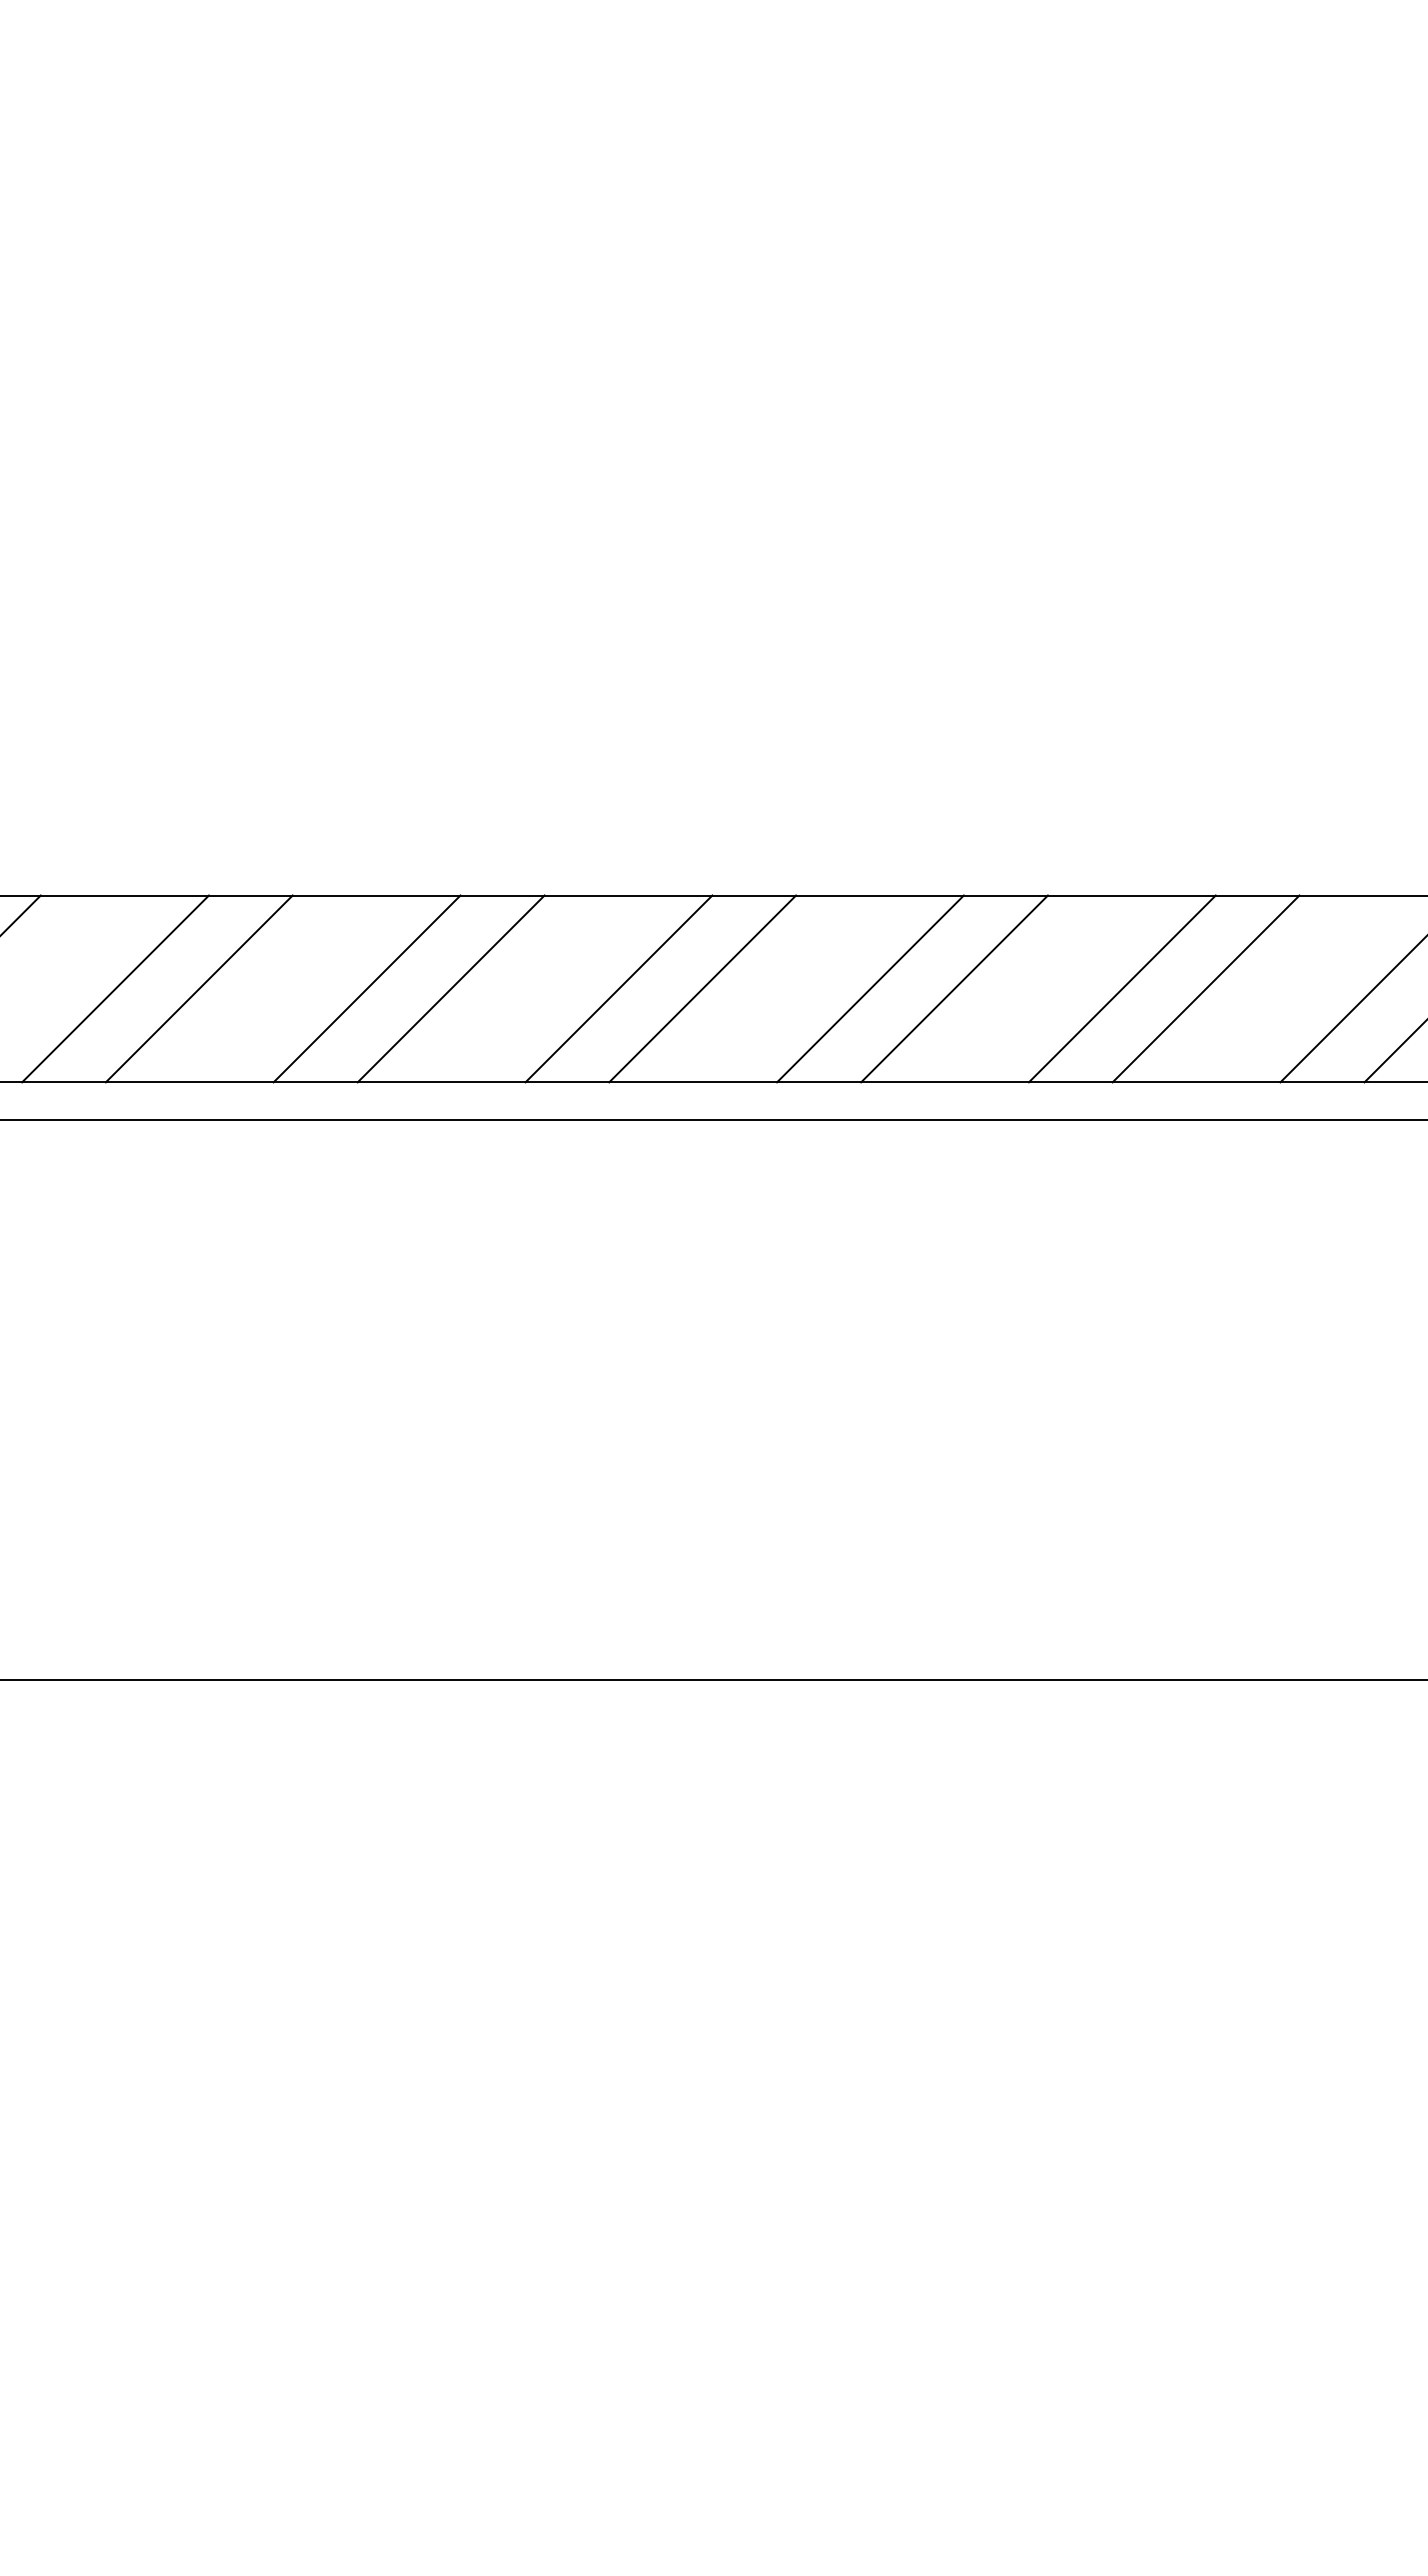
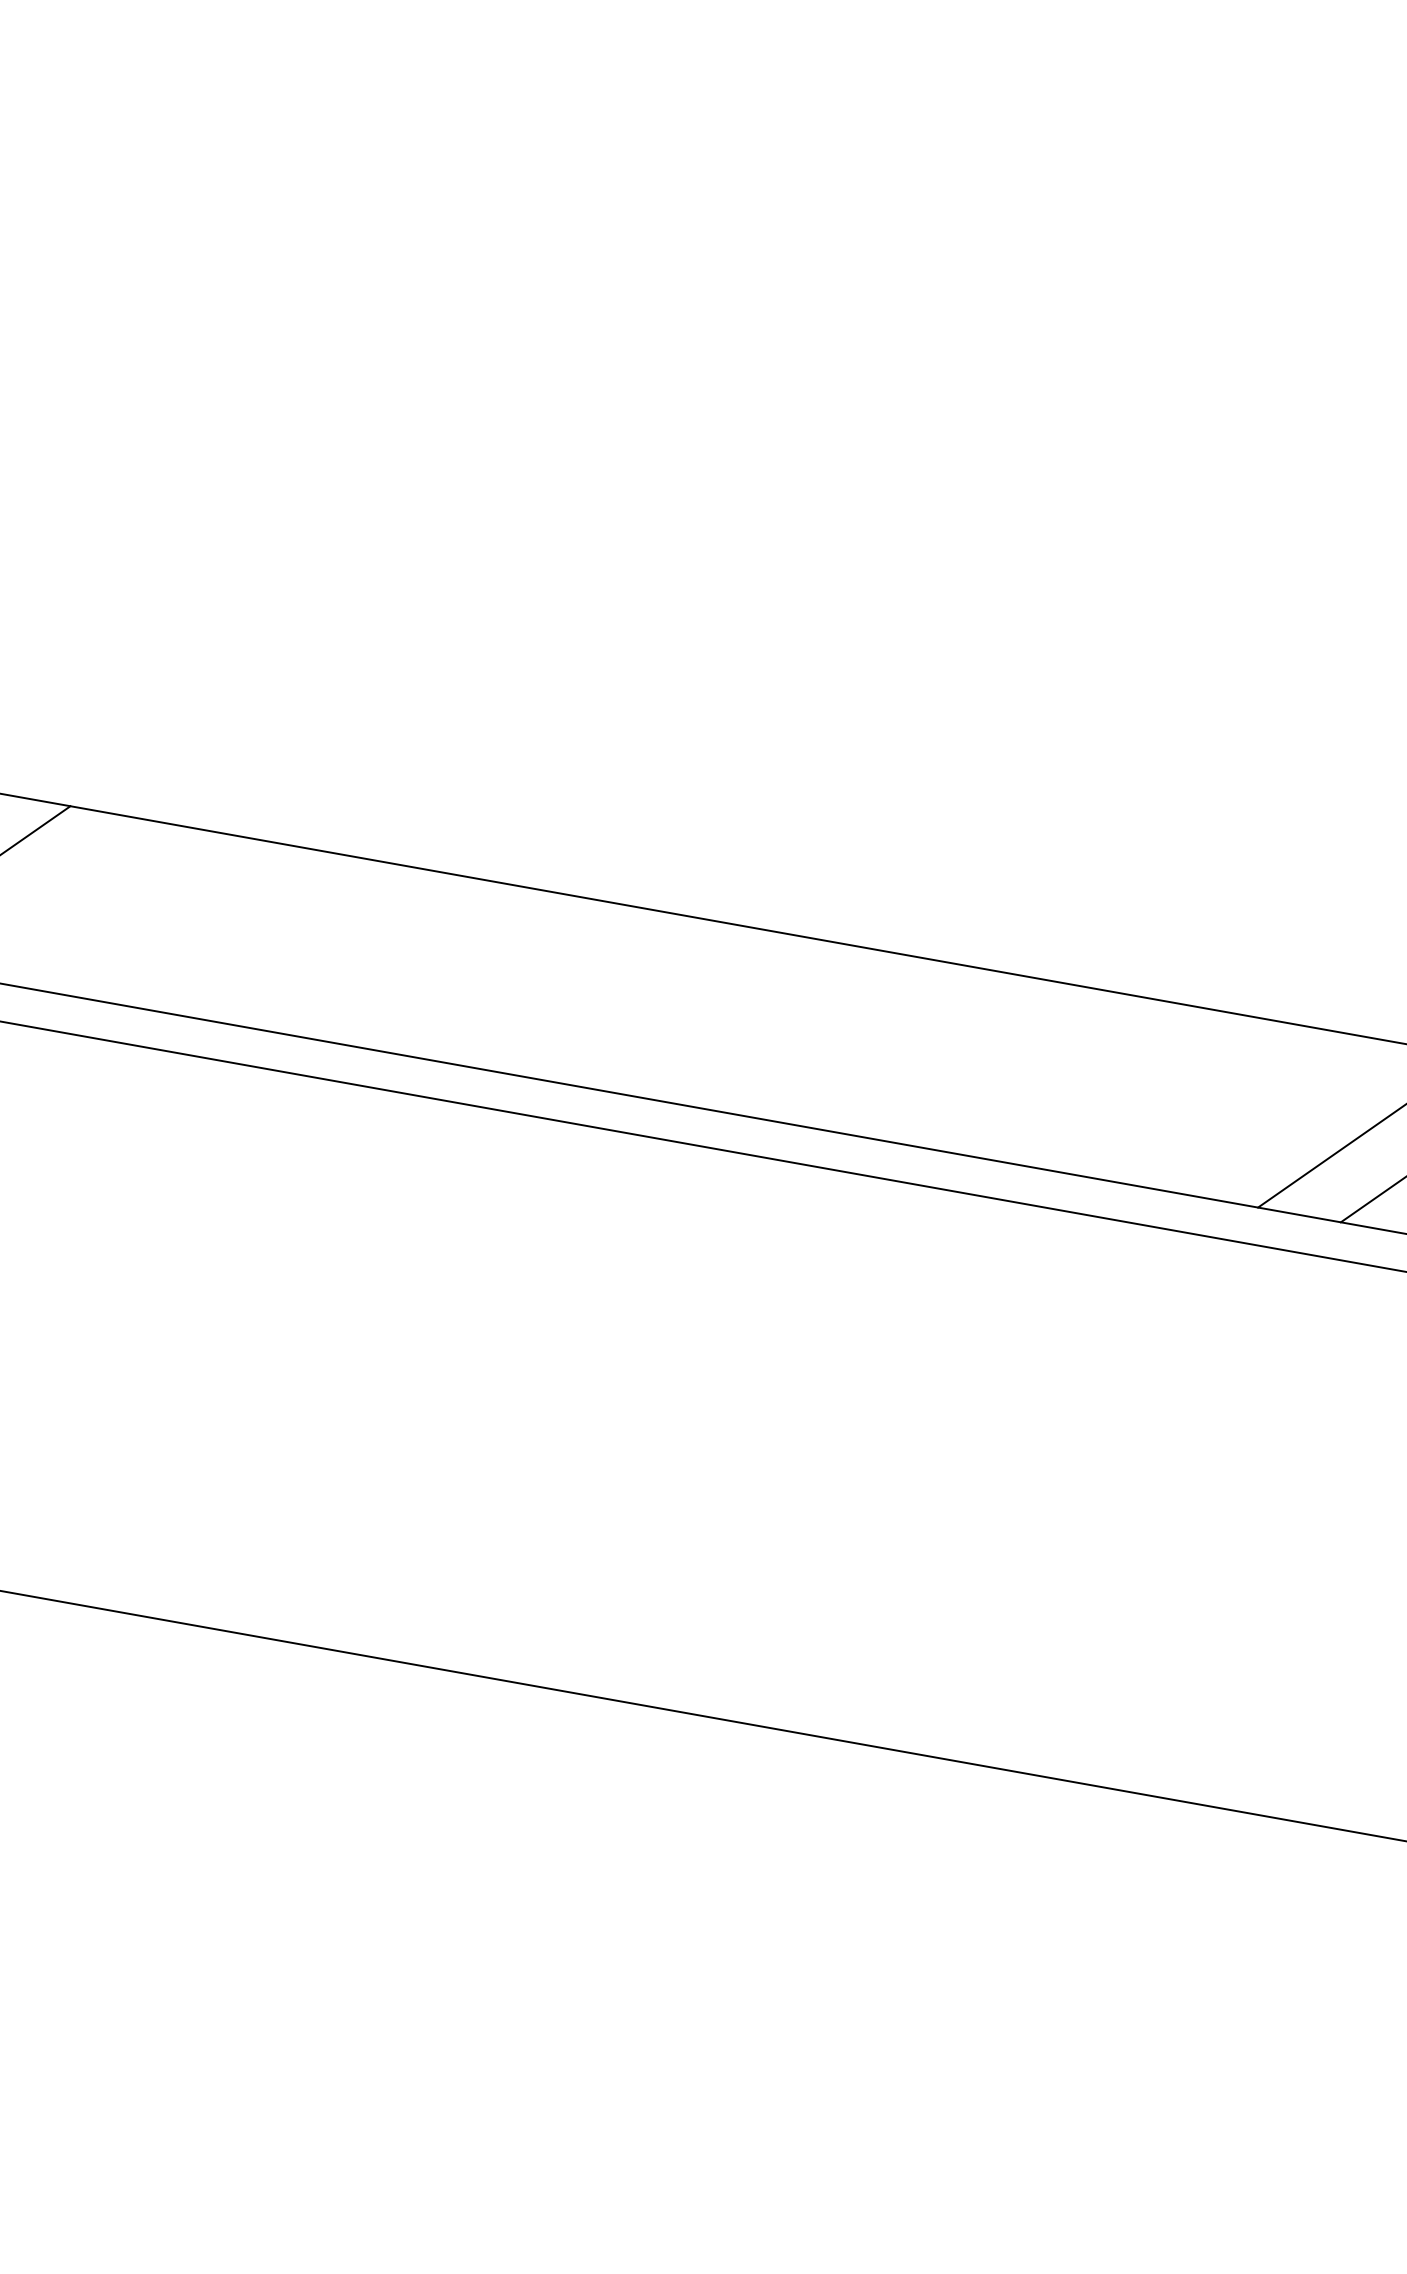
line: (115, 988) -> (127, 910), removed
line: (198, 988) -> (209, 925), removed
line: (366, 988) -> (374, 954), removed
line: (450, 988) -> (457, 969), removed
line: (618, 988) -> (622, 999), removed
line: (702, 988) -> (705, 1013), removed
line: (870, 988) -> (870, 1043), removed
line: (954, 988) -> (953, 1058), removed
line: (1121, 988) -> (1118, 1087), removed
line: (1205, 988) -> (1200, 1102), removed

